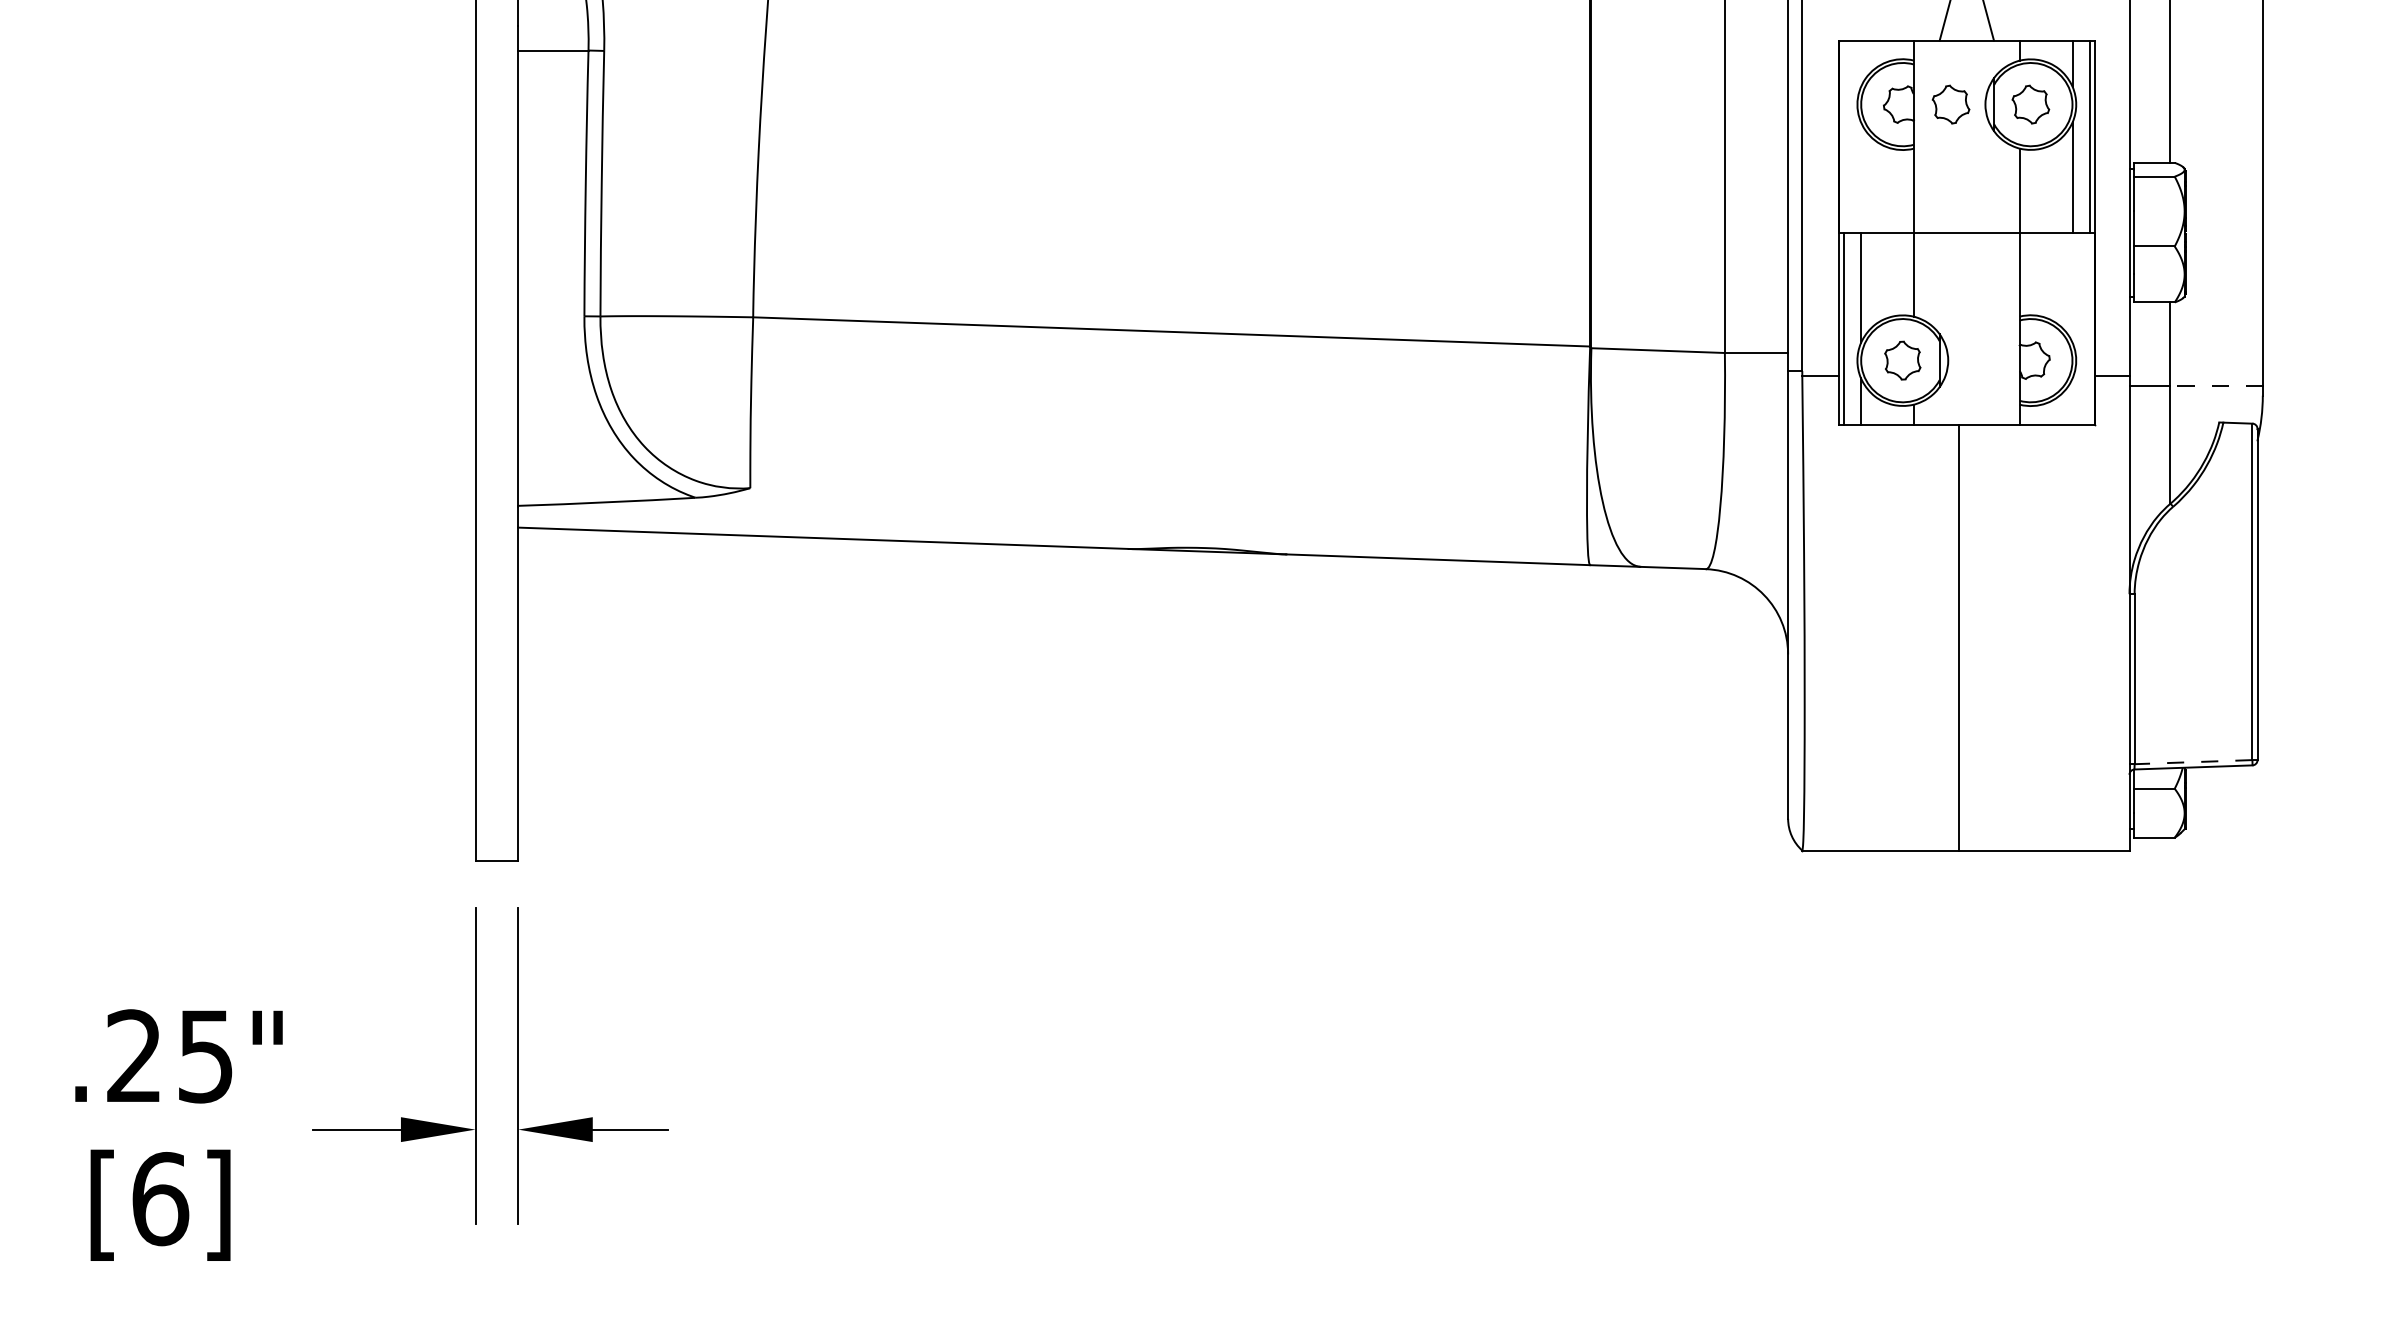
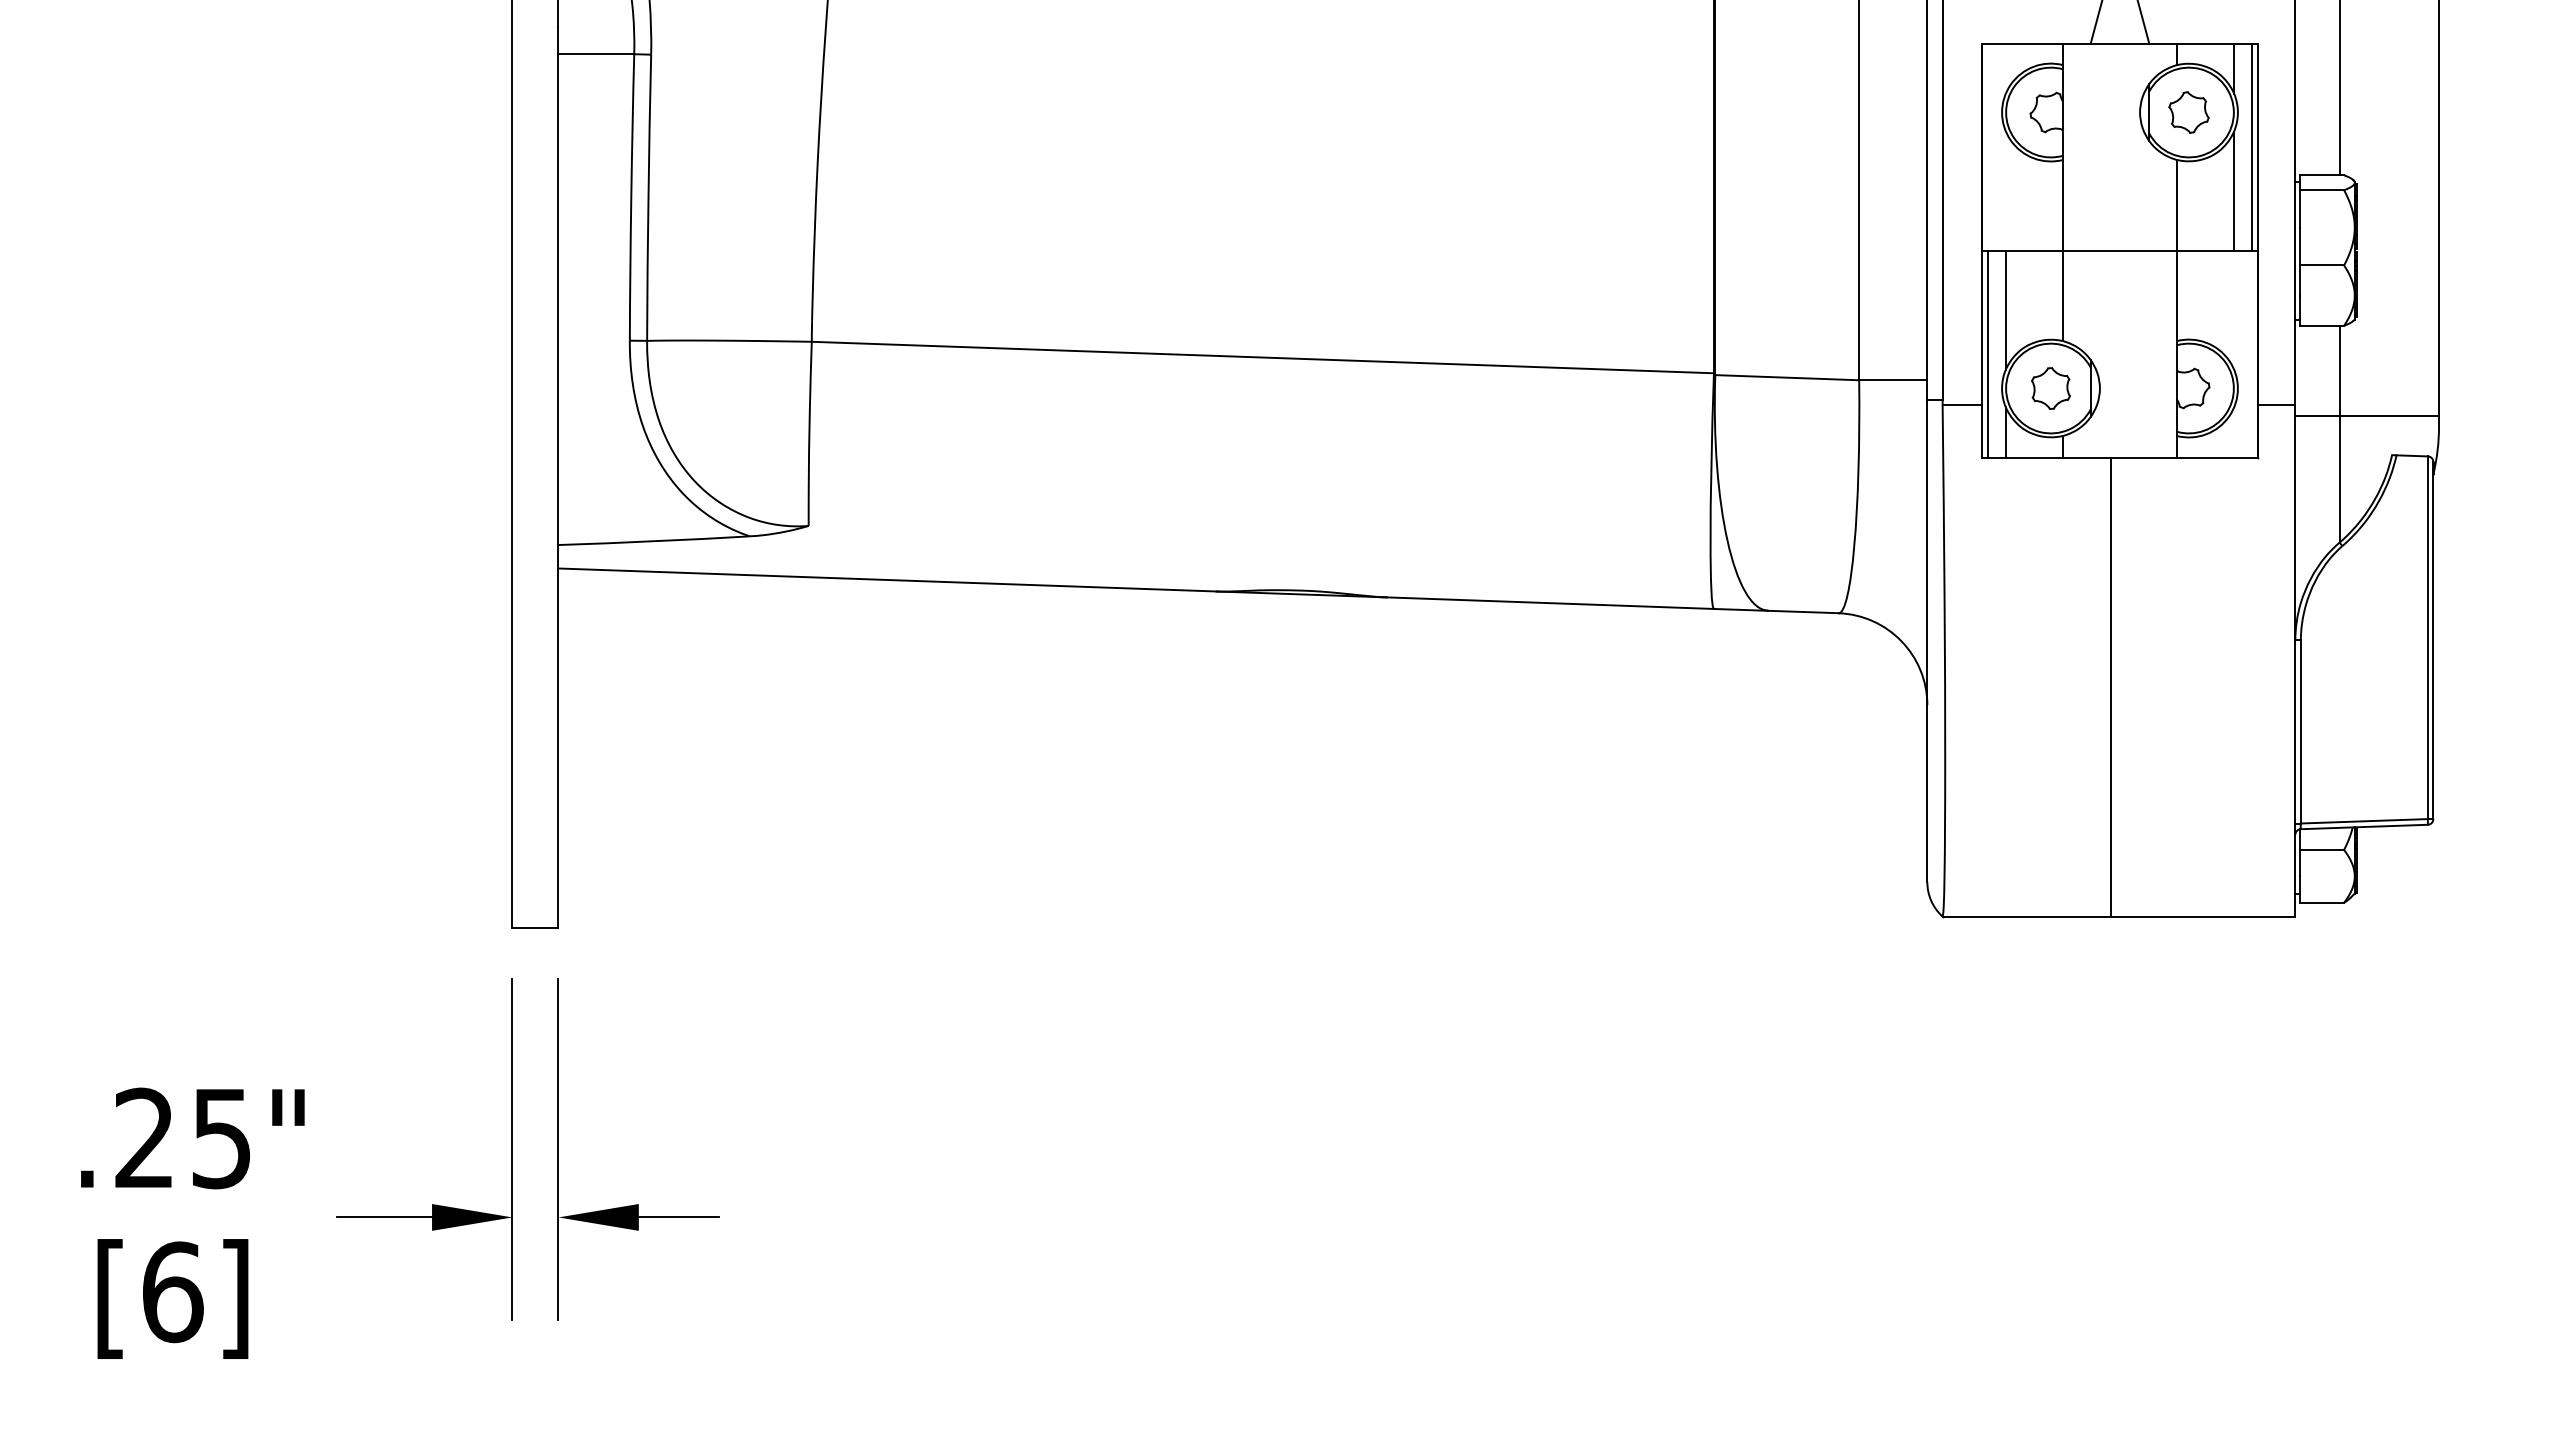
part: (1950, 104) -> (2102, 112), removed
line: (2216, 386) -> (2389, 416), dashed -> solid
line: (2193, 762) -> (2364, 821), dashed -> solid

